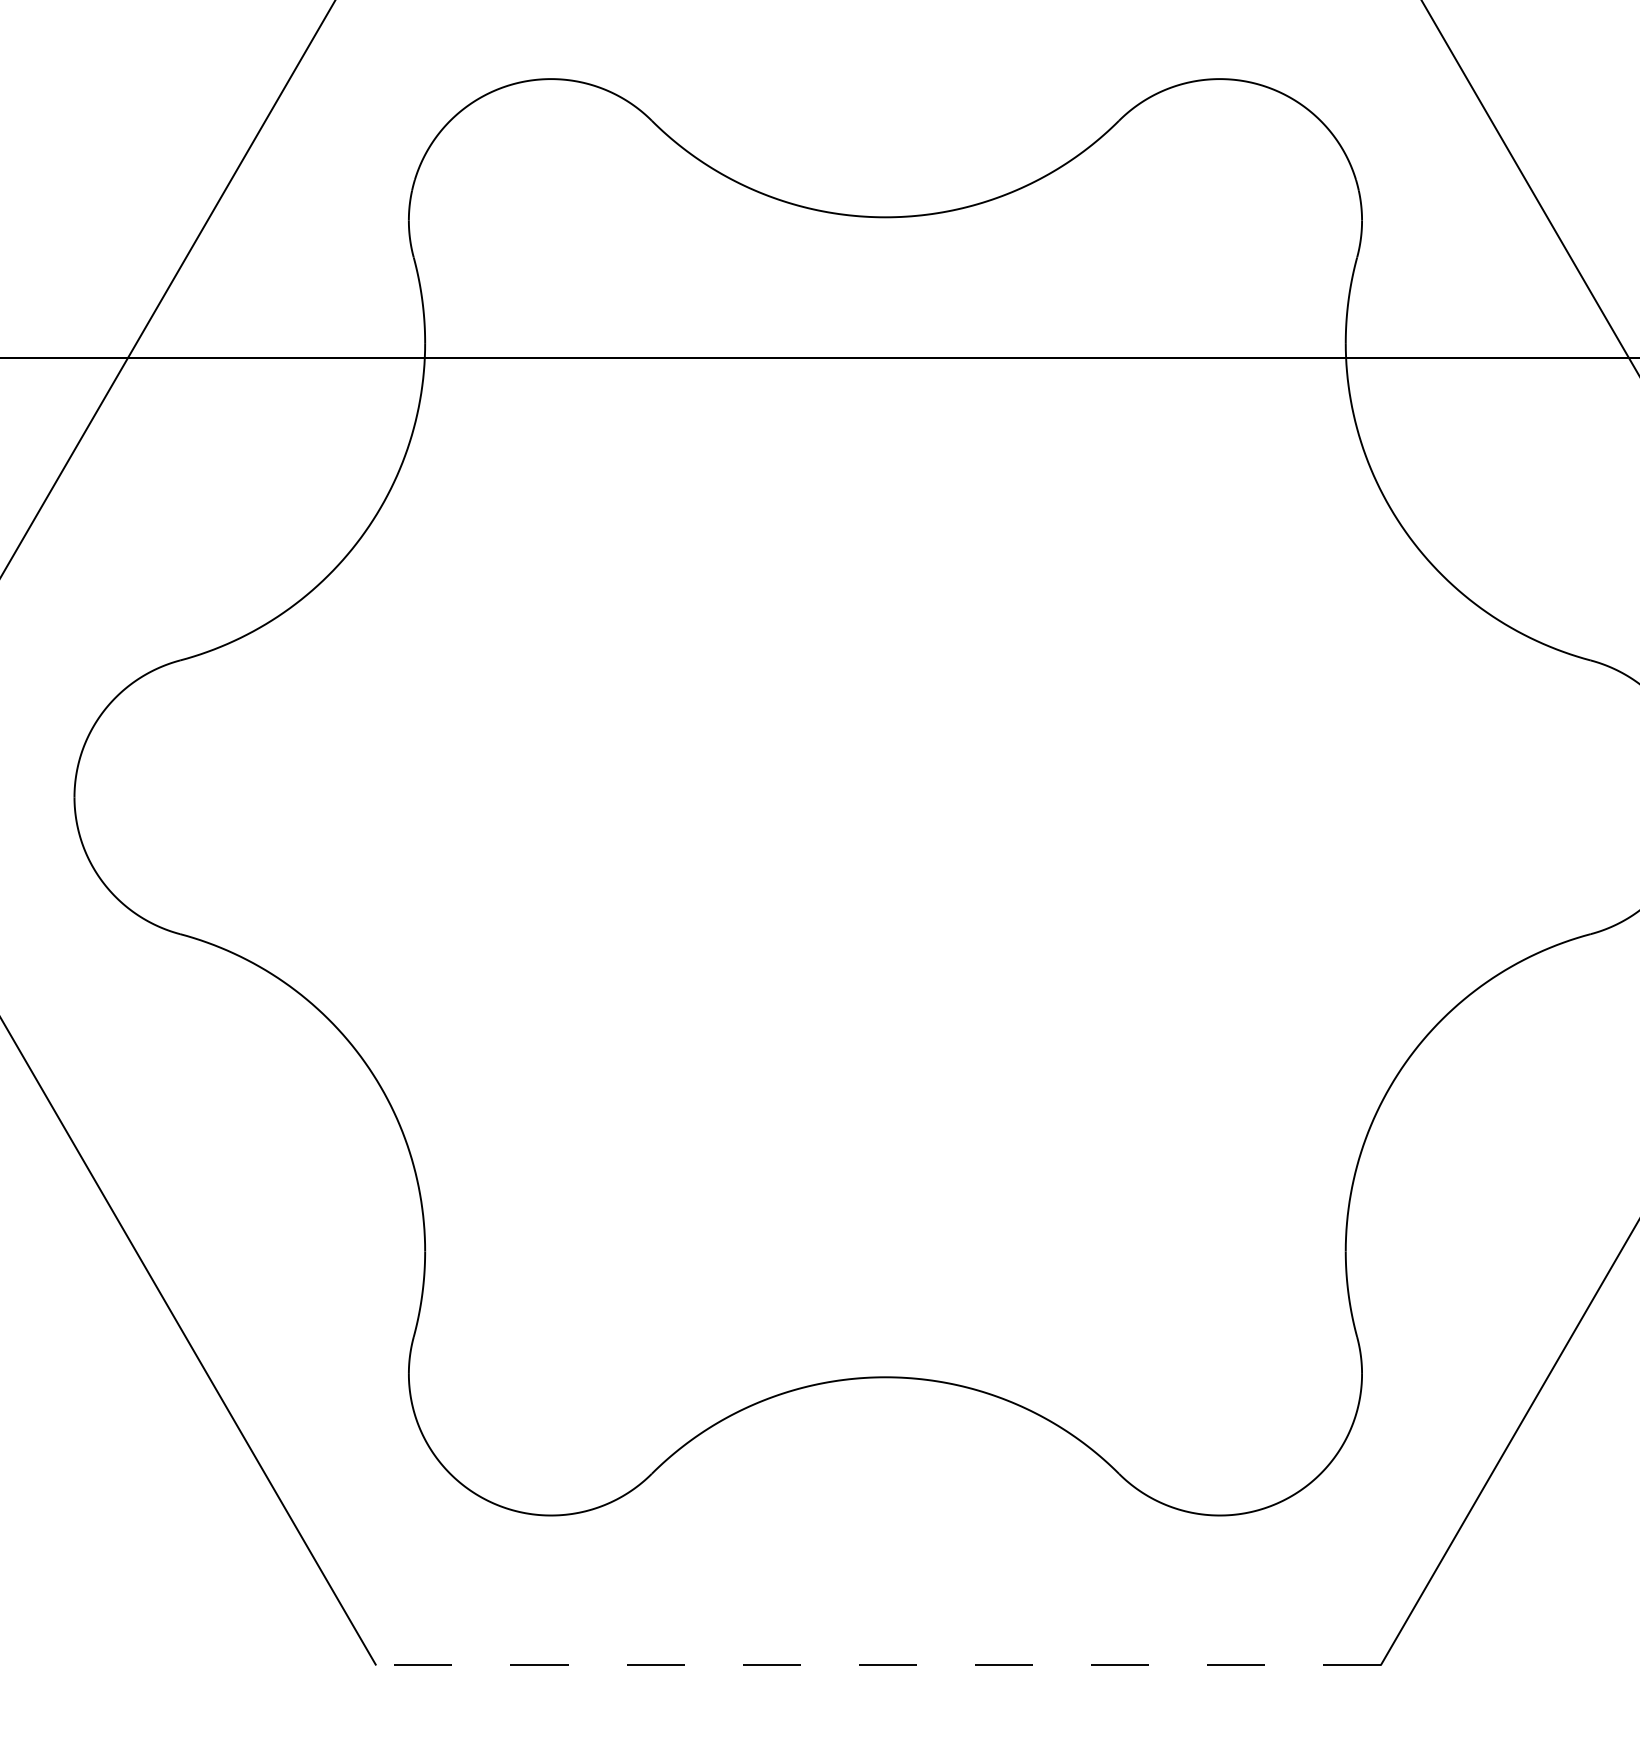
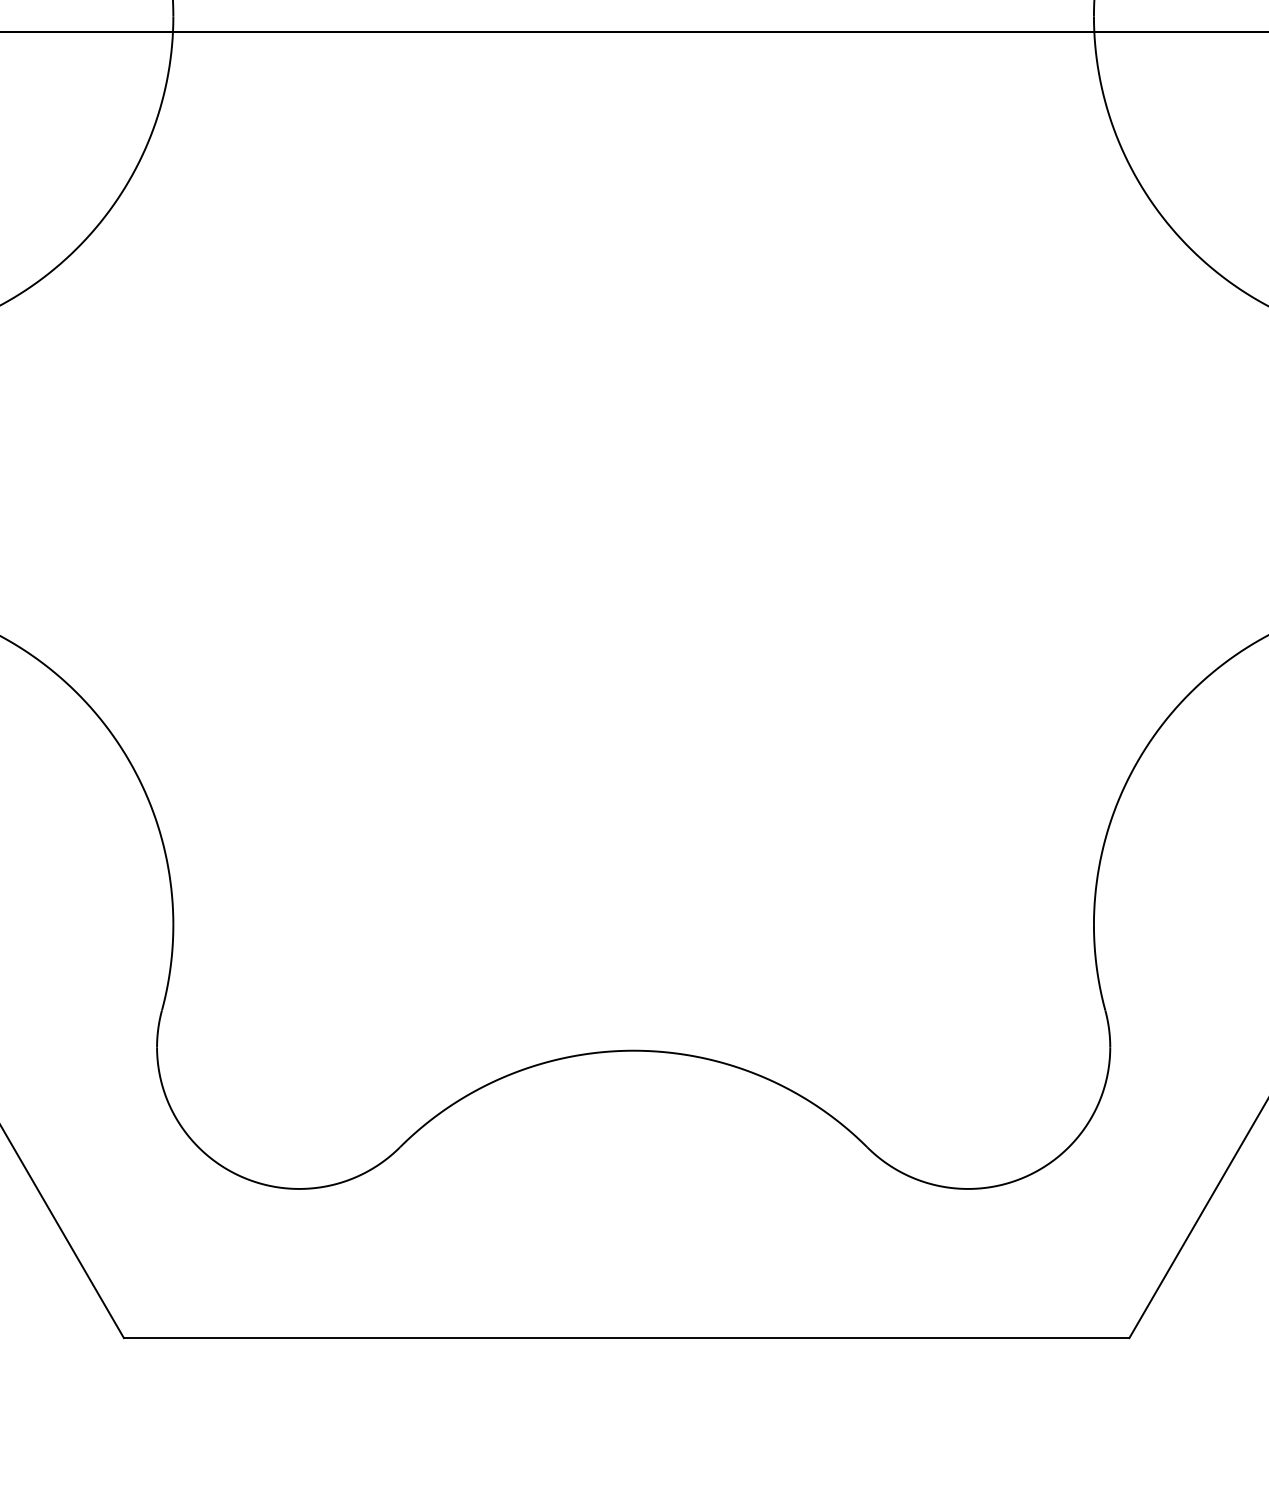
line: (878, 1664) -> (626, 1337), dashed -> solid

